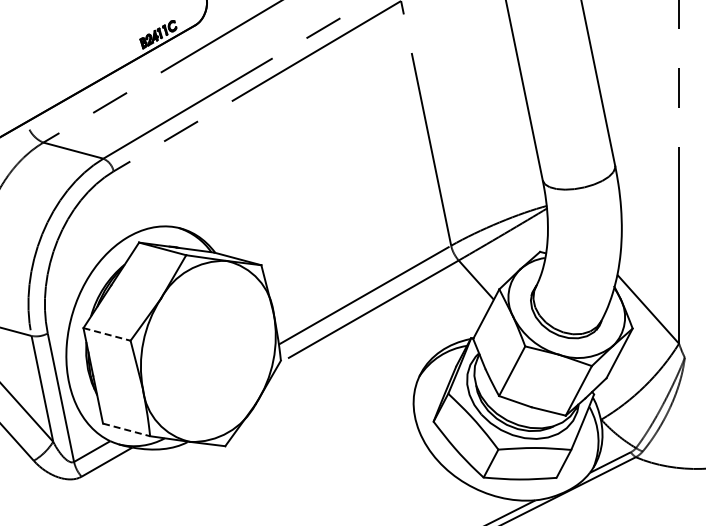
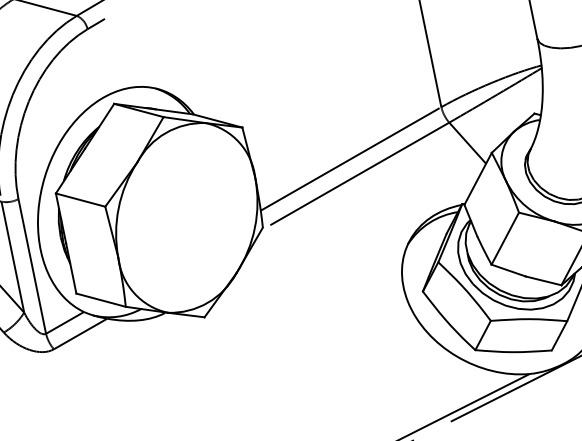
line: (107, 334) -> (81, 200), dashed -> solid
line: (127, 430) -> (102, 300), dashed -> solid

